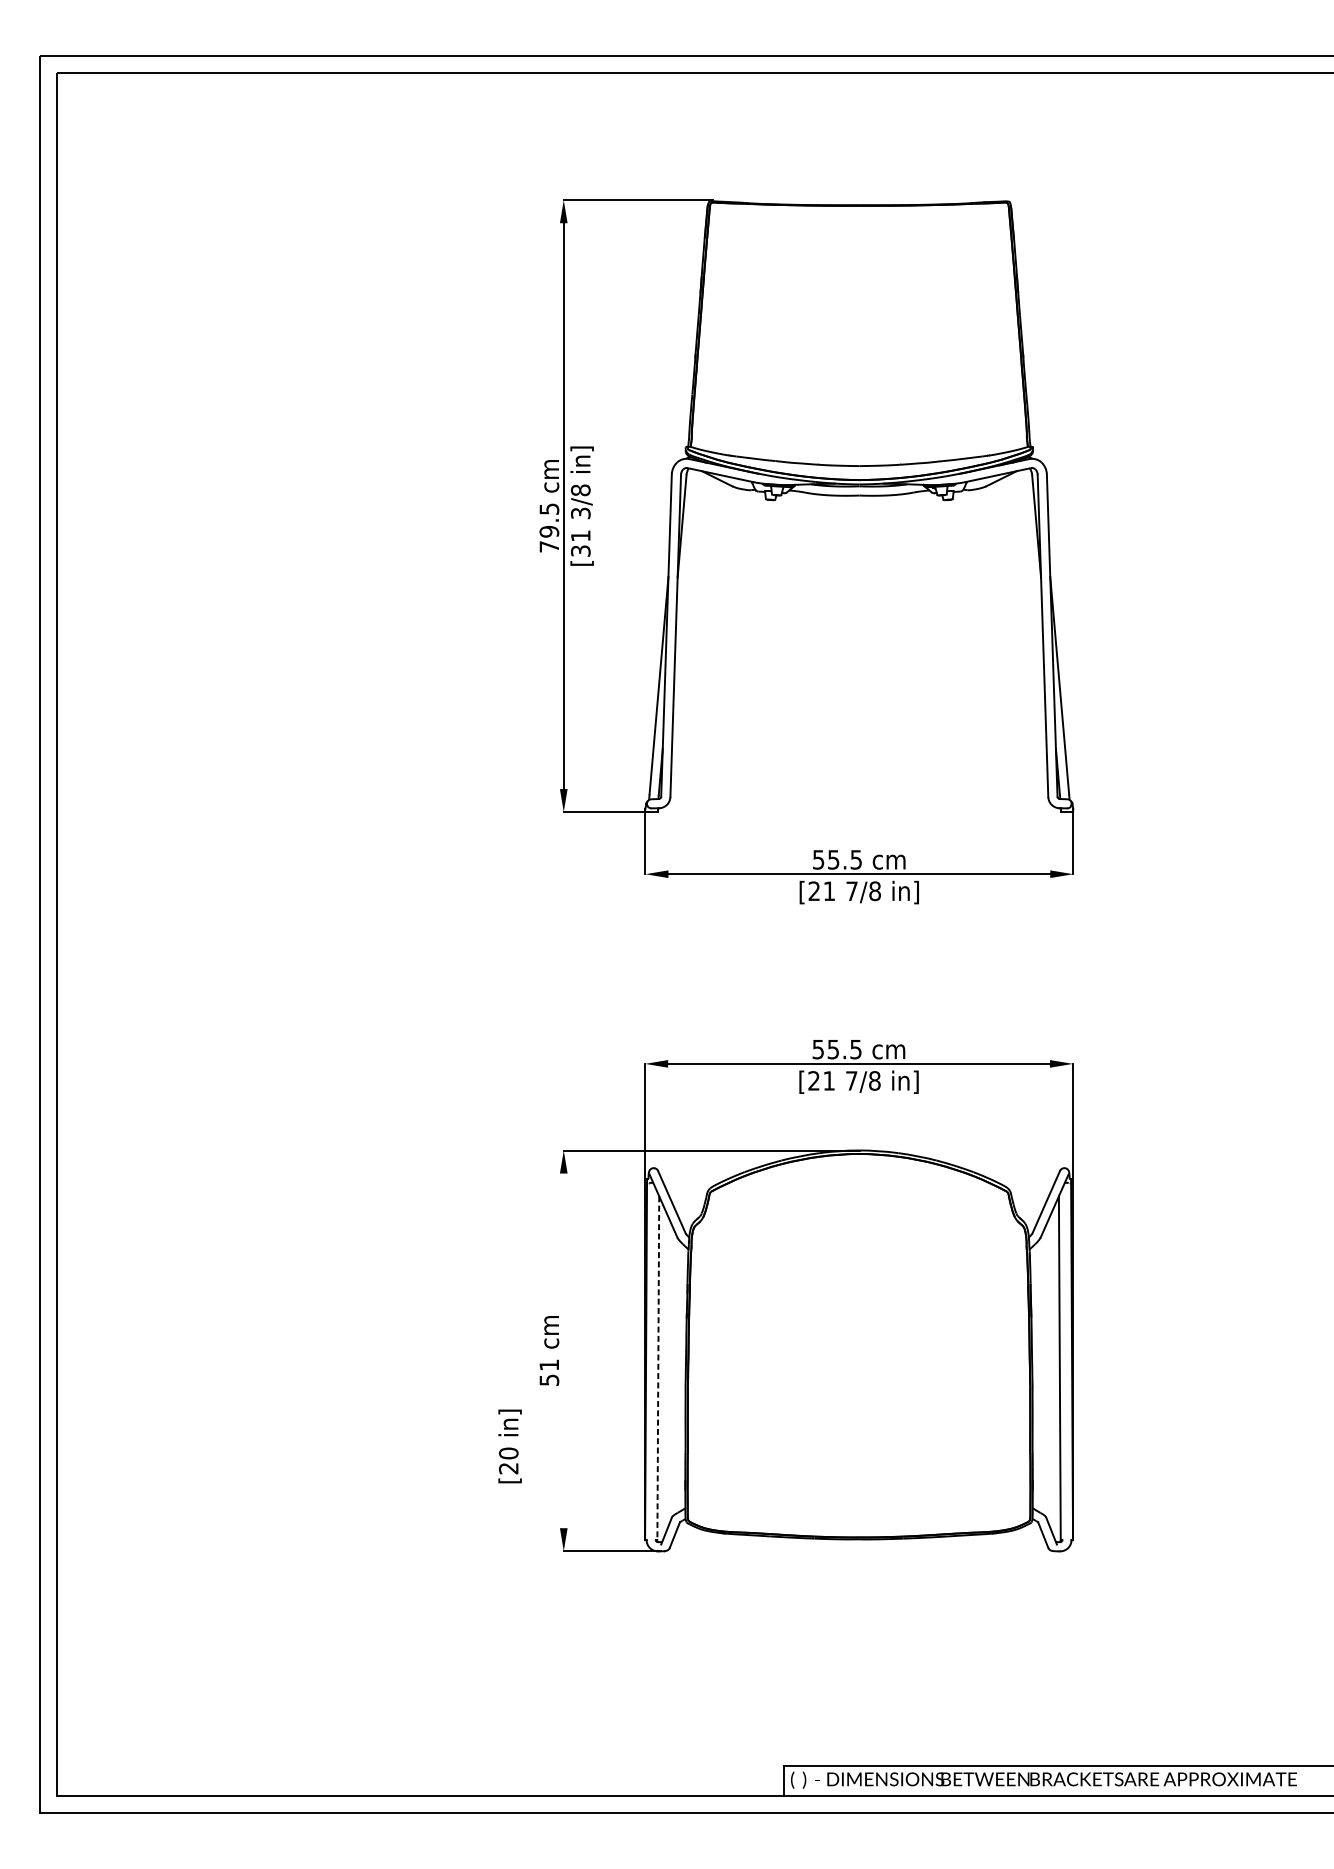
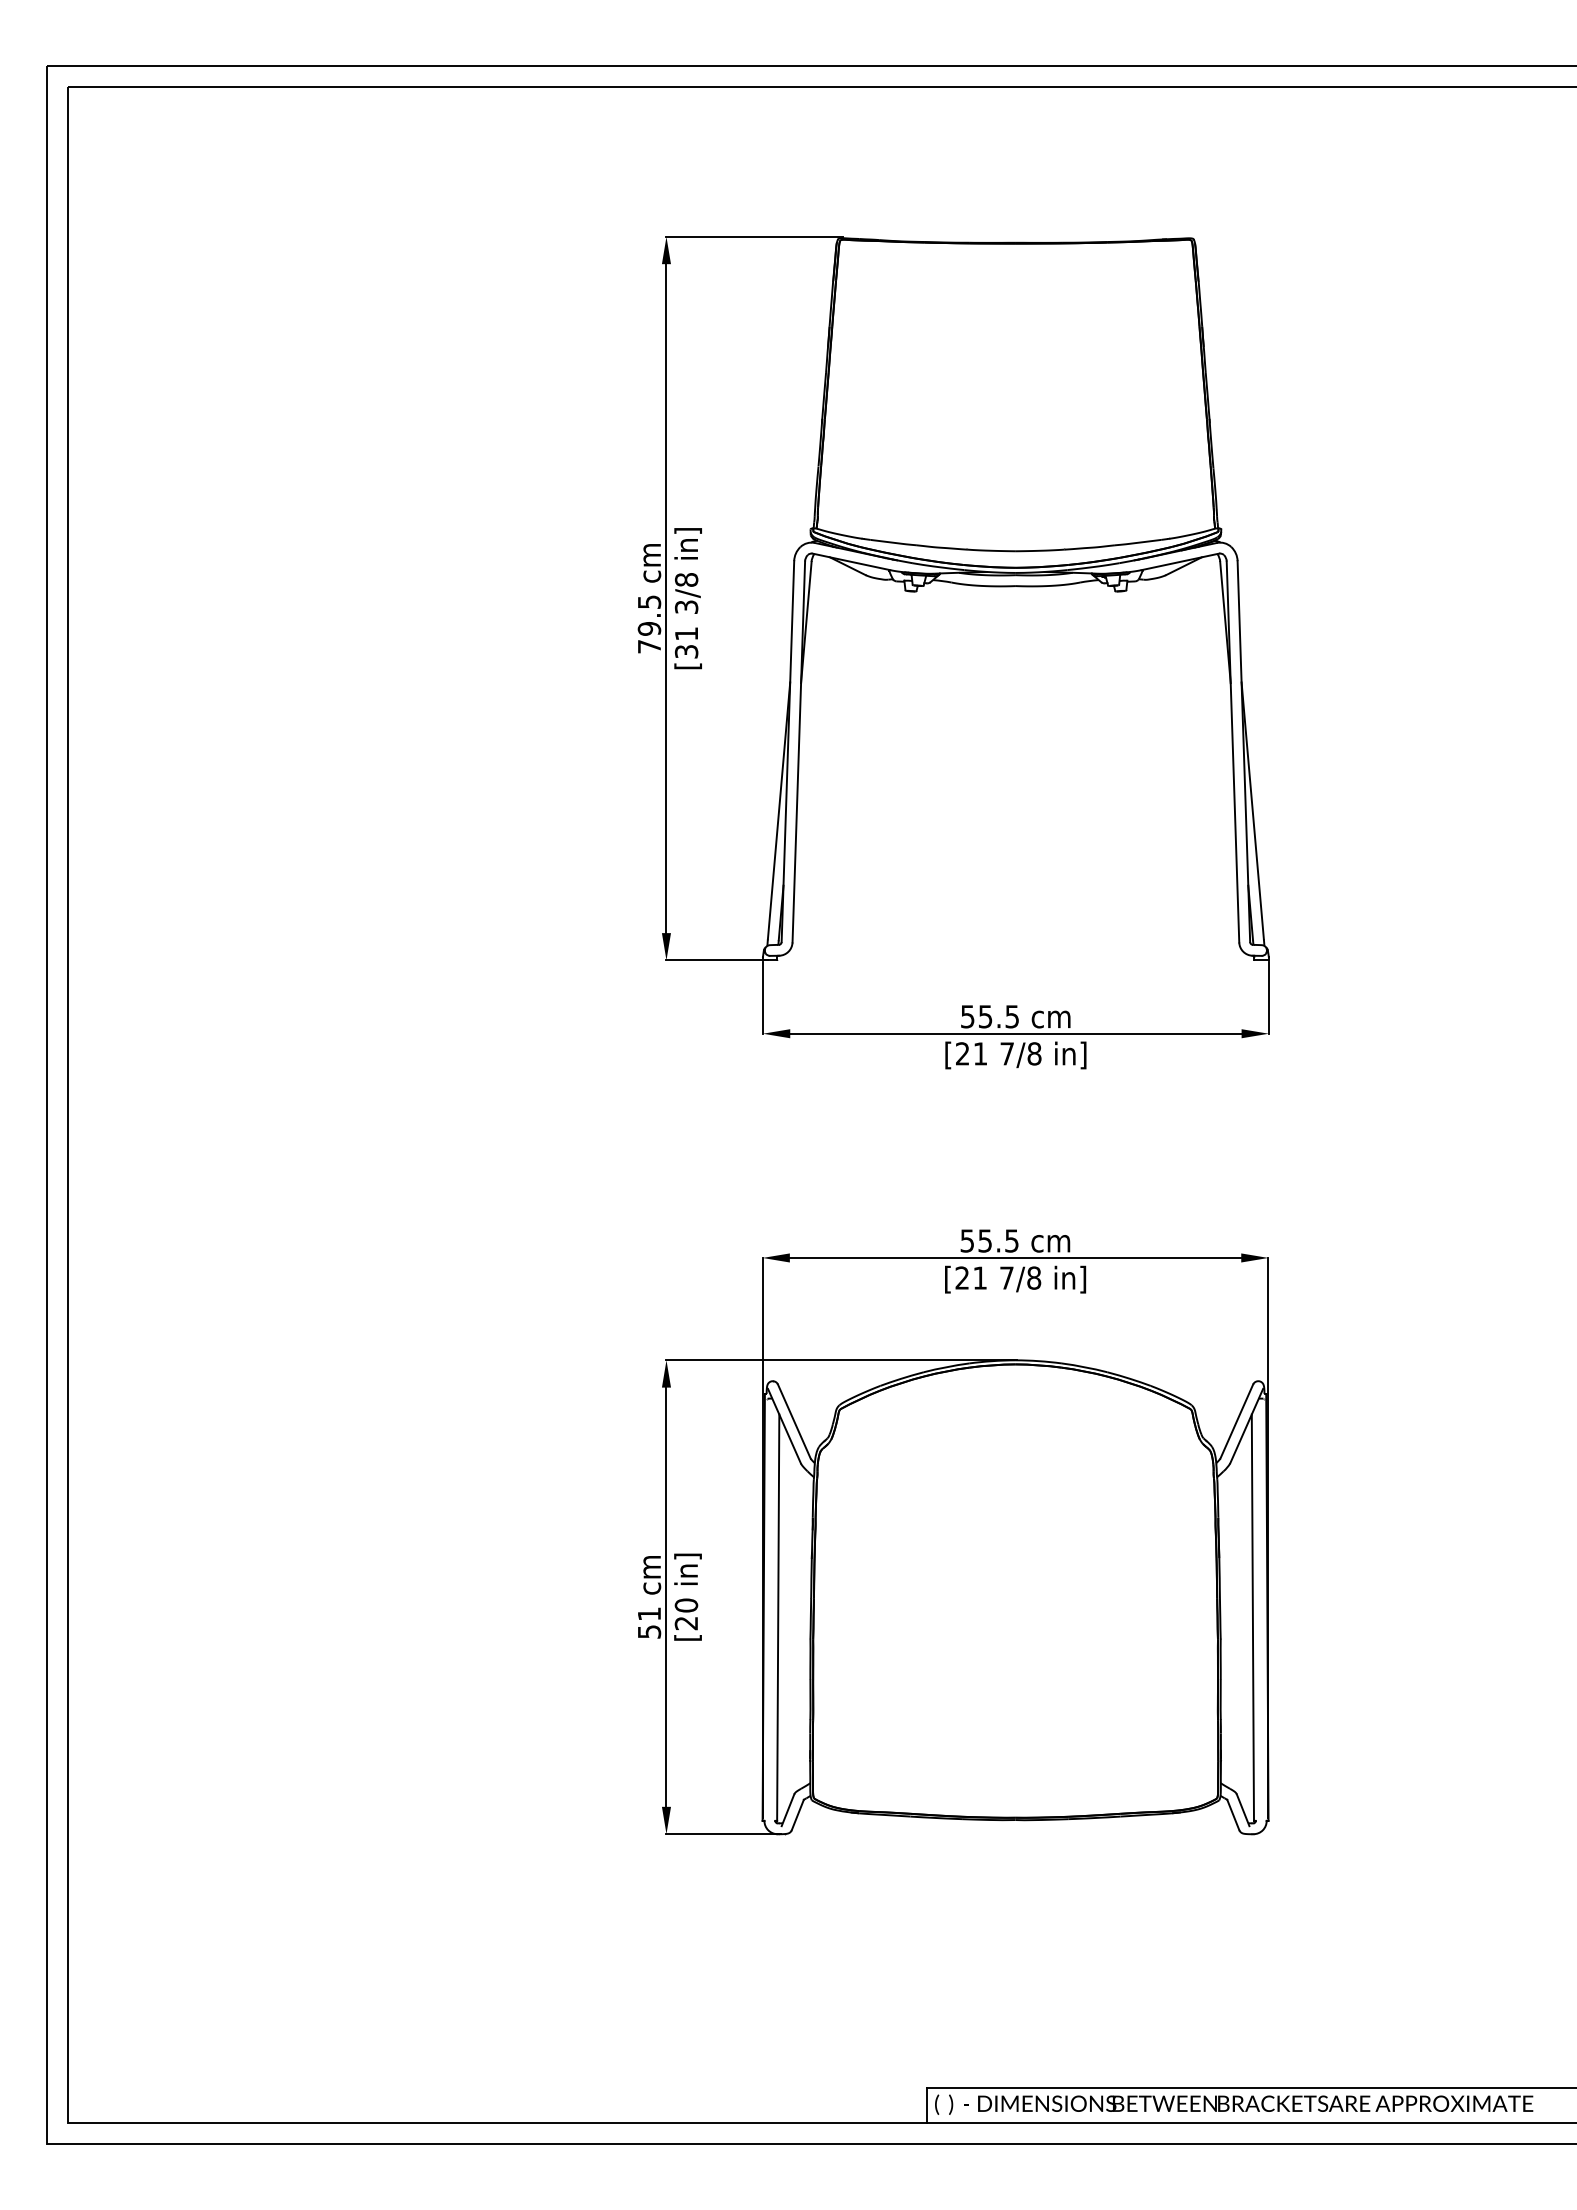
line: (563, 1350) -> (666, 1596), added
line: (658, 1368) -> (778, 1618), dashed -> solid
text: (509, 1445) -> (687, 1596), moved

